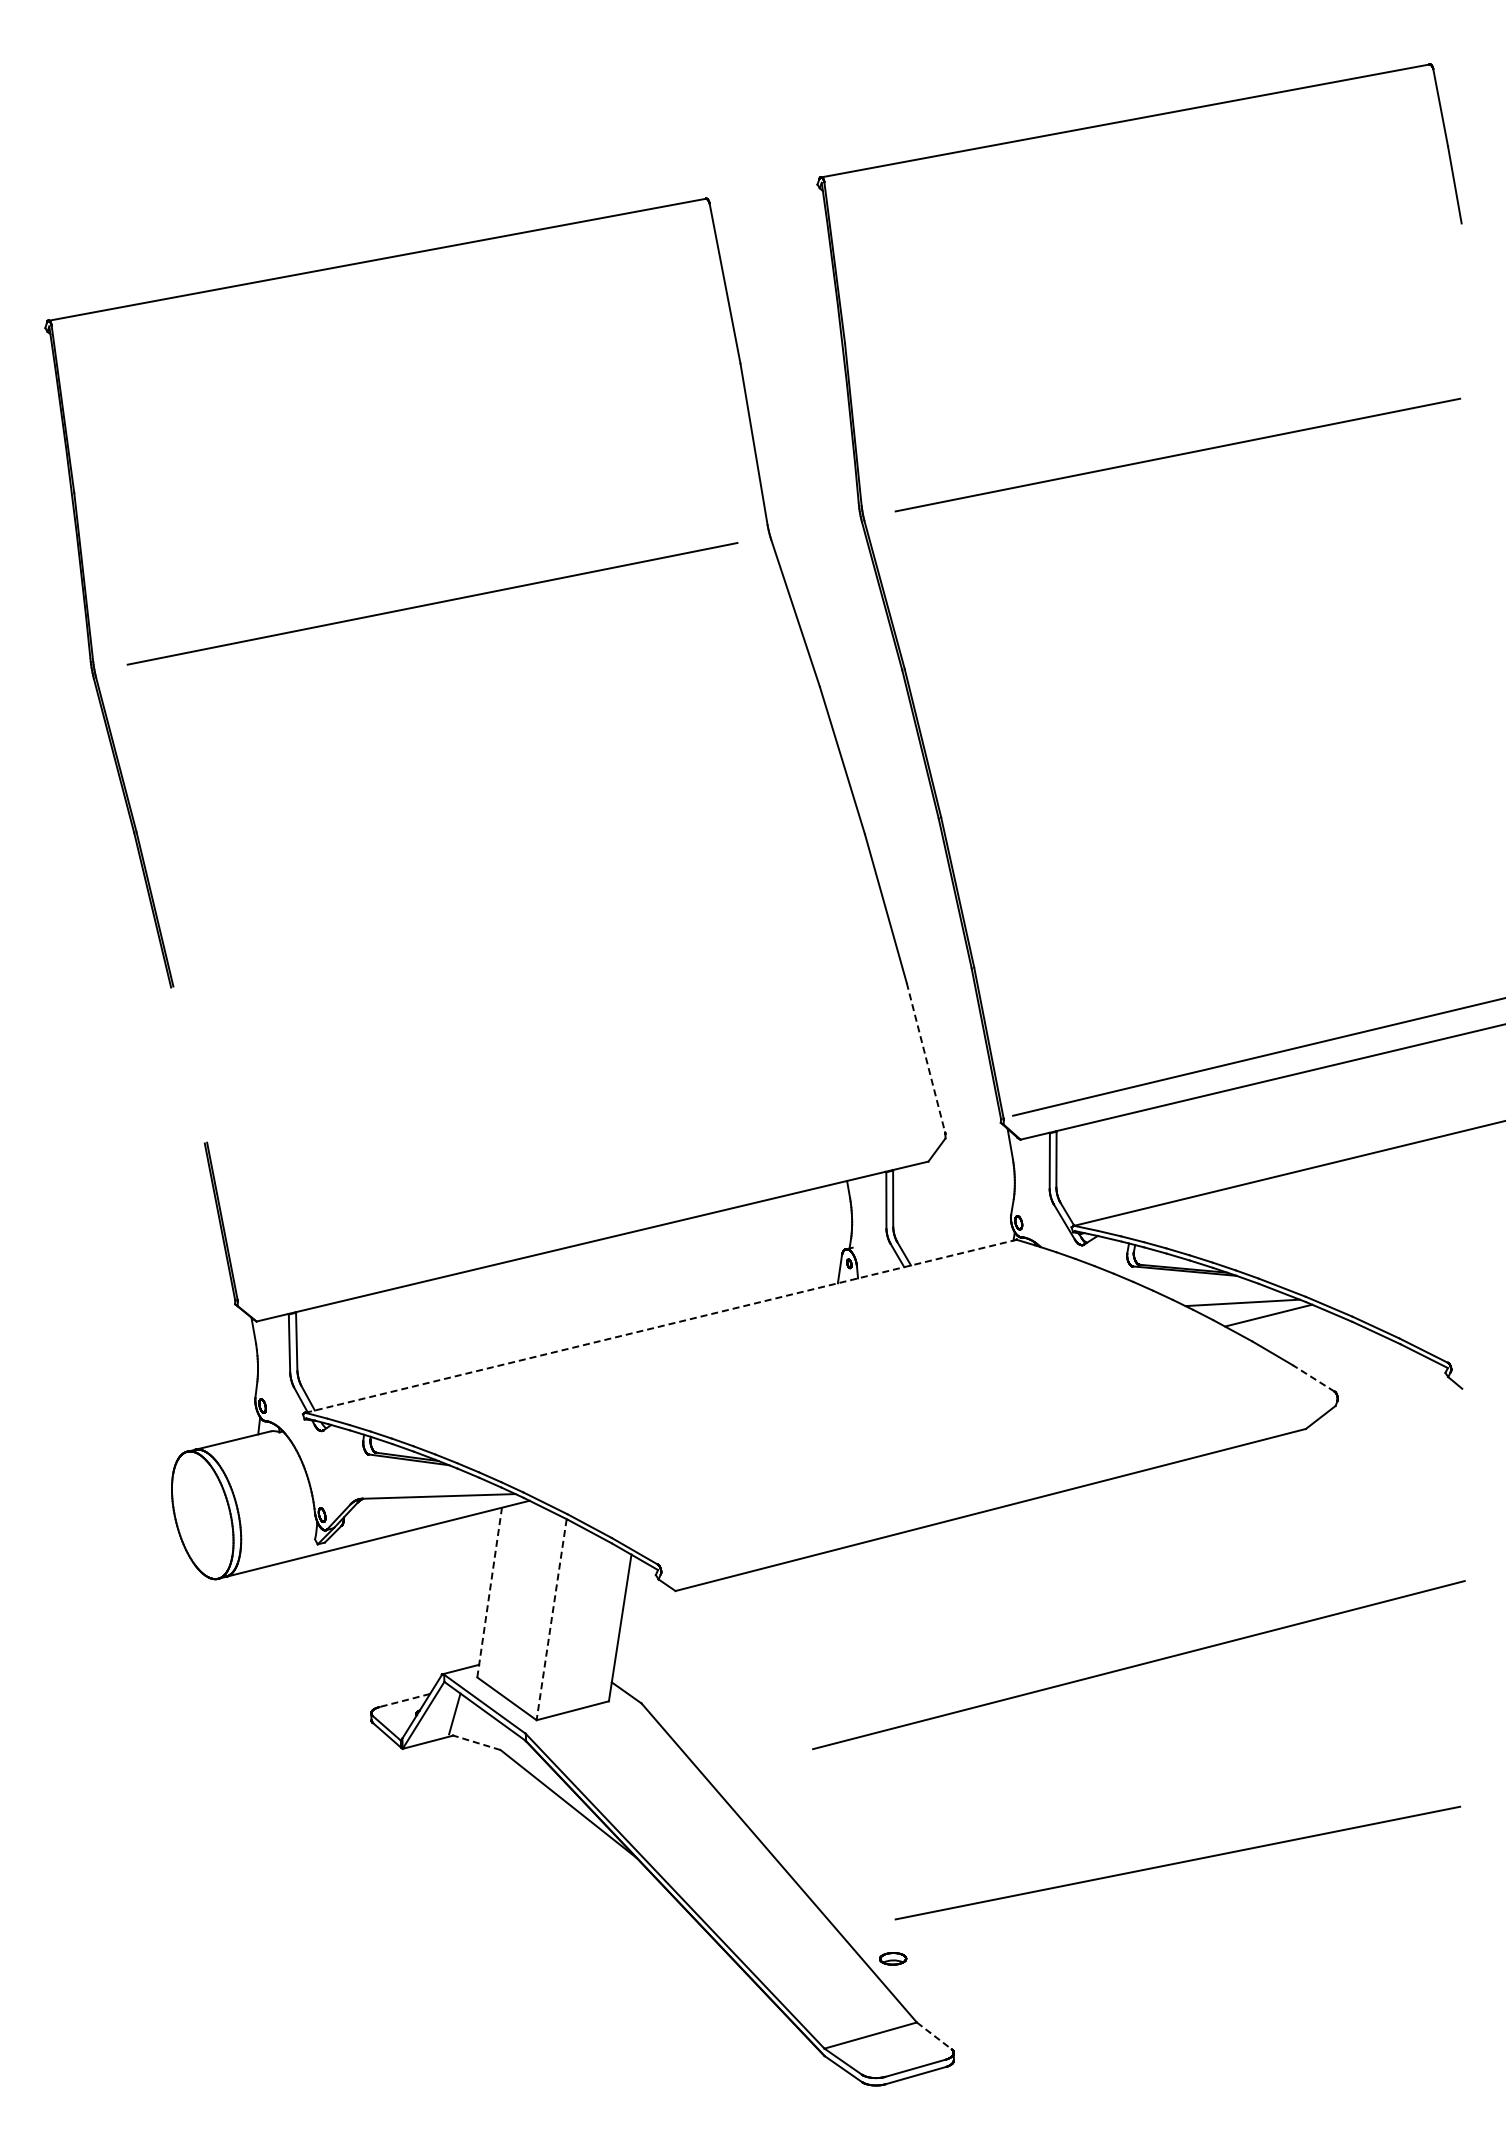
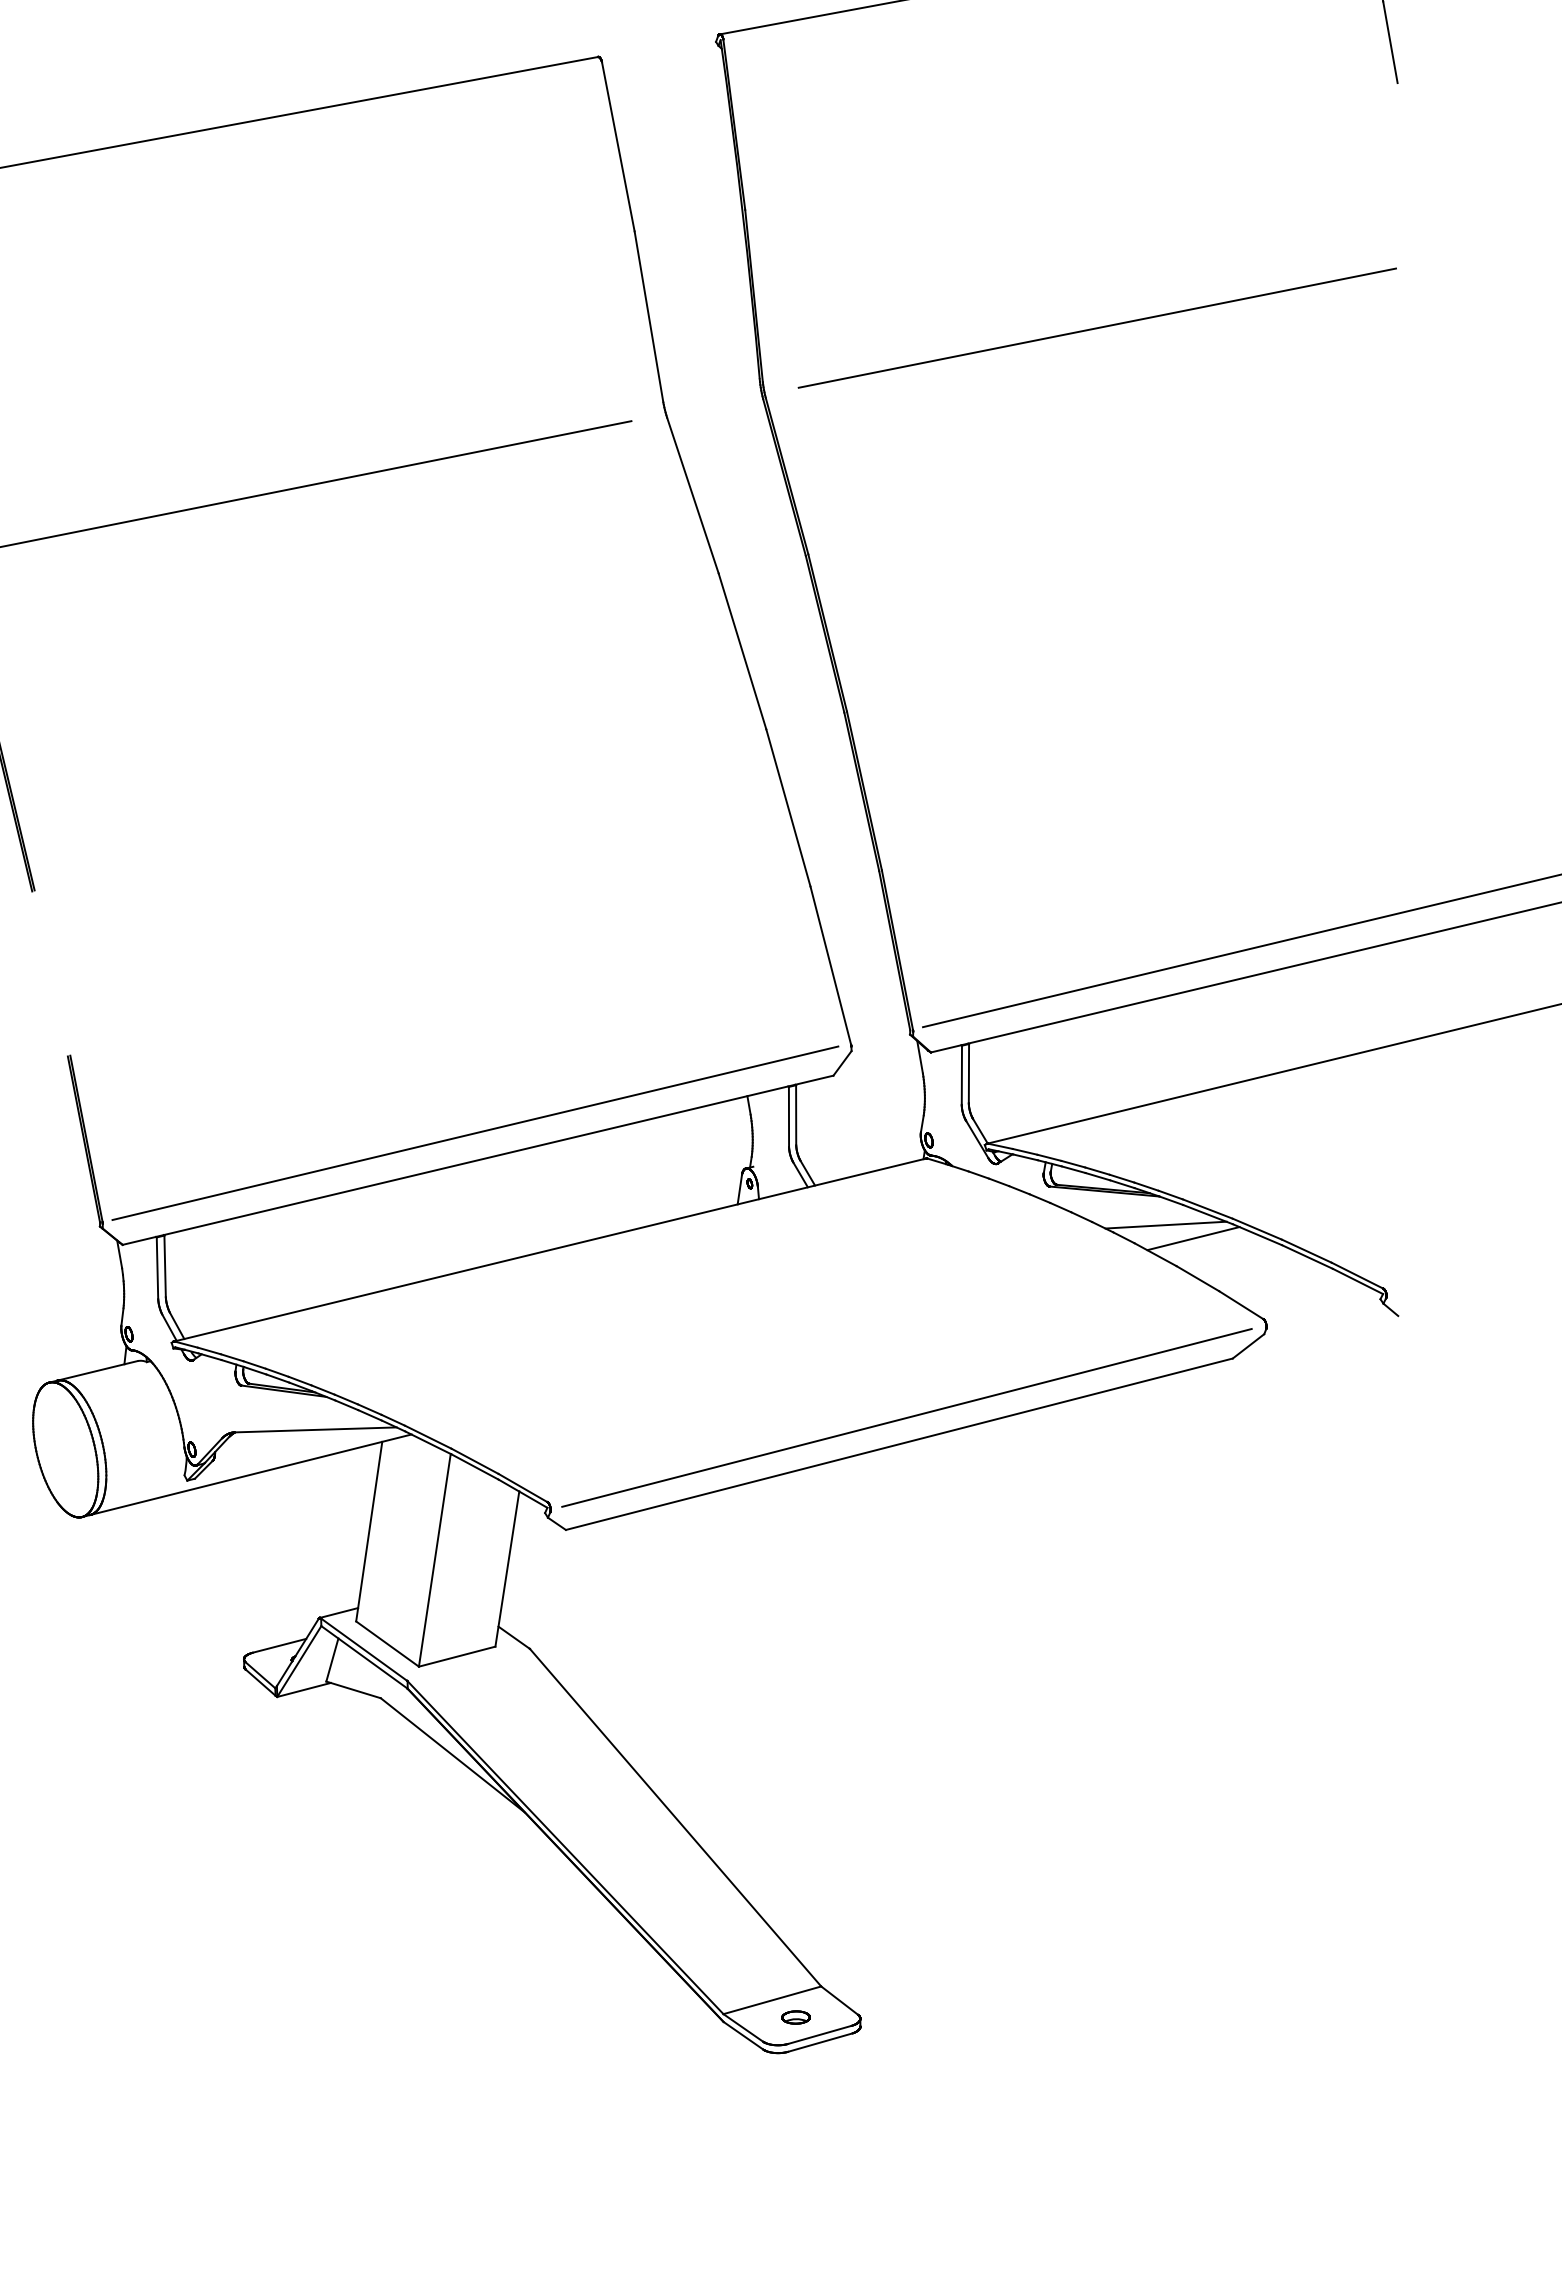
line: (926, 1058) -> (831, 966), dashed -> solid
line: (590, 1216) -> (475, 1133), added
line: (661, 1326) -> (551, 1250), dashed -> solid
line: (1313, 1378) -> (1240, 1305), dashed -> solid
line: (489, 1592) -> (369, 1531), dashed -> solid
line: (551, 1619) -> (434, 1560), dashed -> solid
line: (1138, 1665) -> (906, 1418), moved
line: (404, 1700) -> (279, 1645), dashed -> solid
line: (474, 1742) -> (353, 1690), dashed -> solid
line: (1177, 1862) -> (1096, 1817), removed
part: (893, 1958) -> (796, 2017), moved
line: (934, 2035) -> (839, 2000), dashed -> solid

